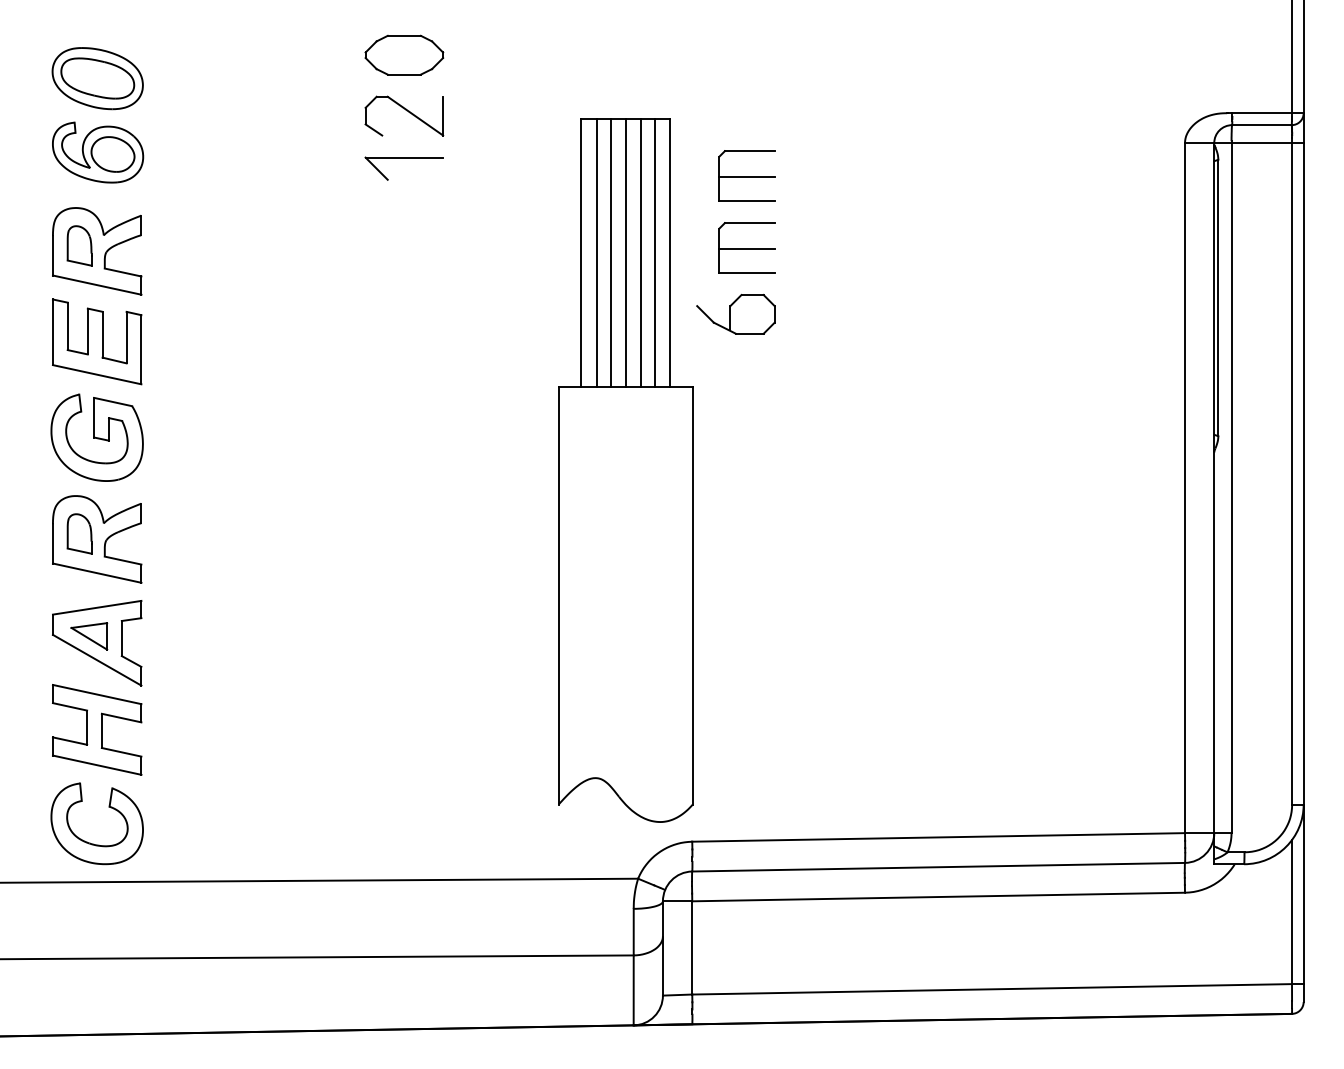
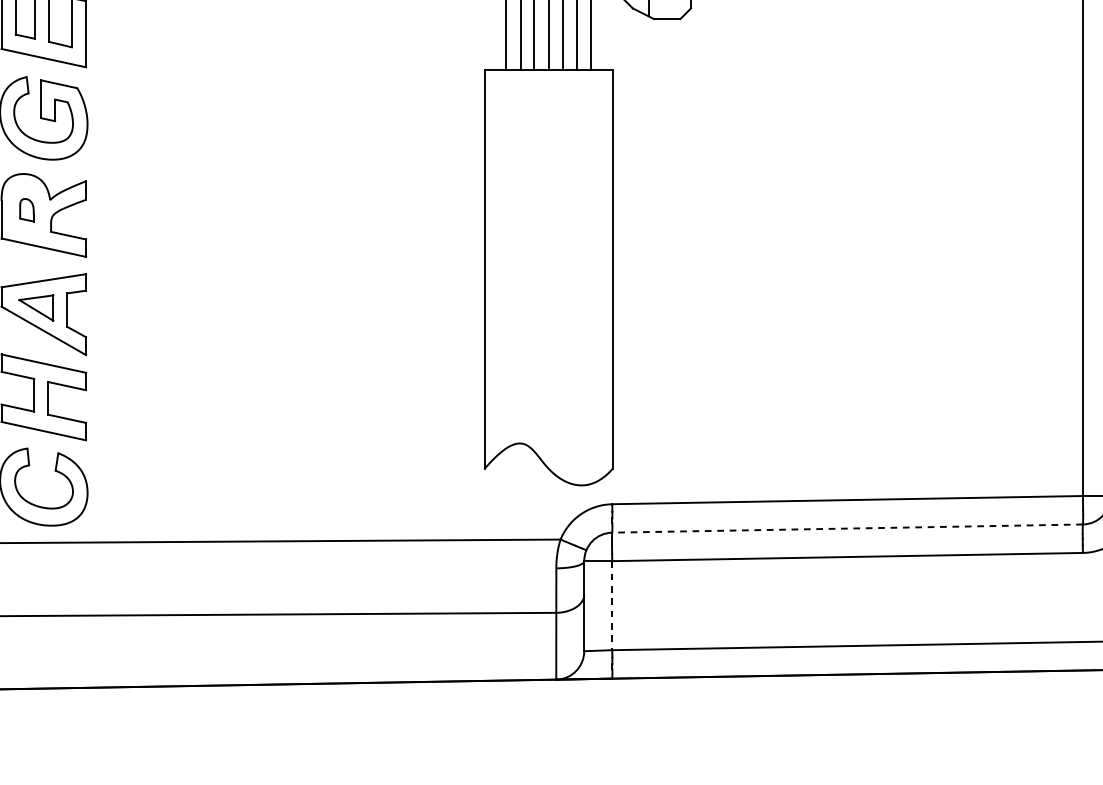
part: (79, 533) -> (26, 209), size x0.6
line: (938, 867) -> (847, 528), solid -> dashed
line: (692, 947) -> (612, 605), solid -> dashed

